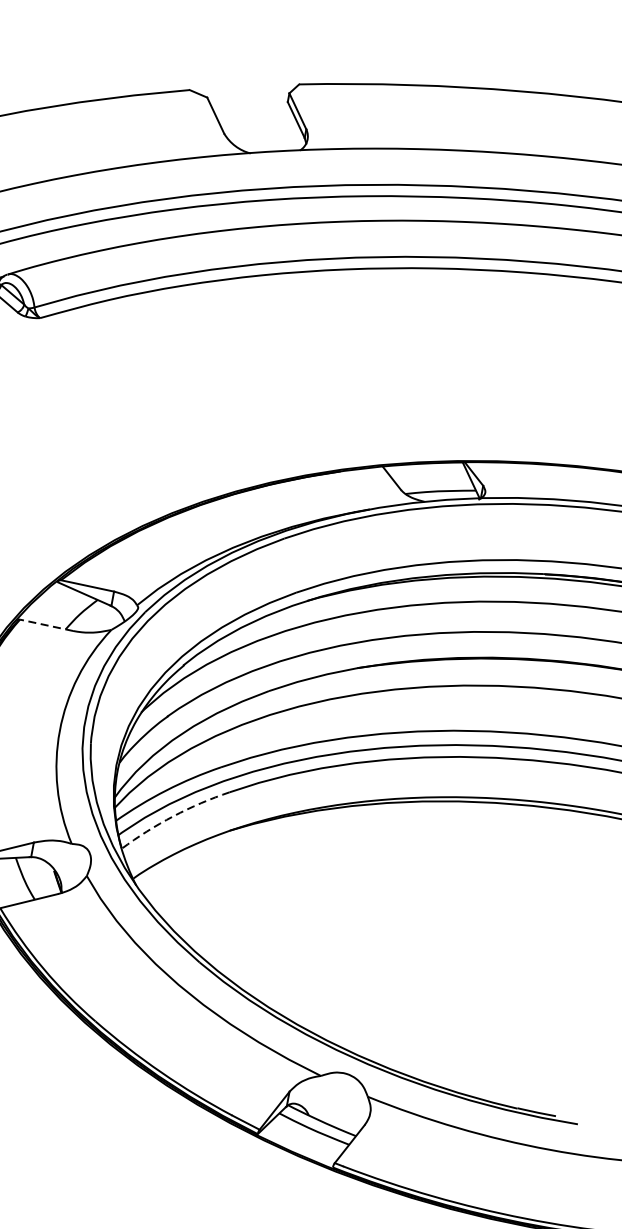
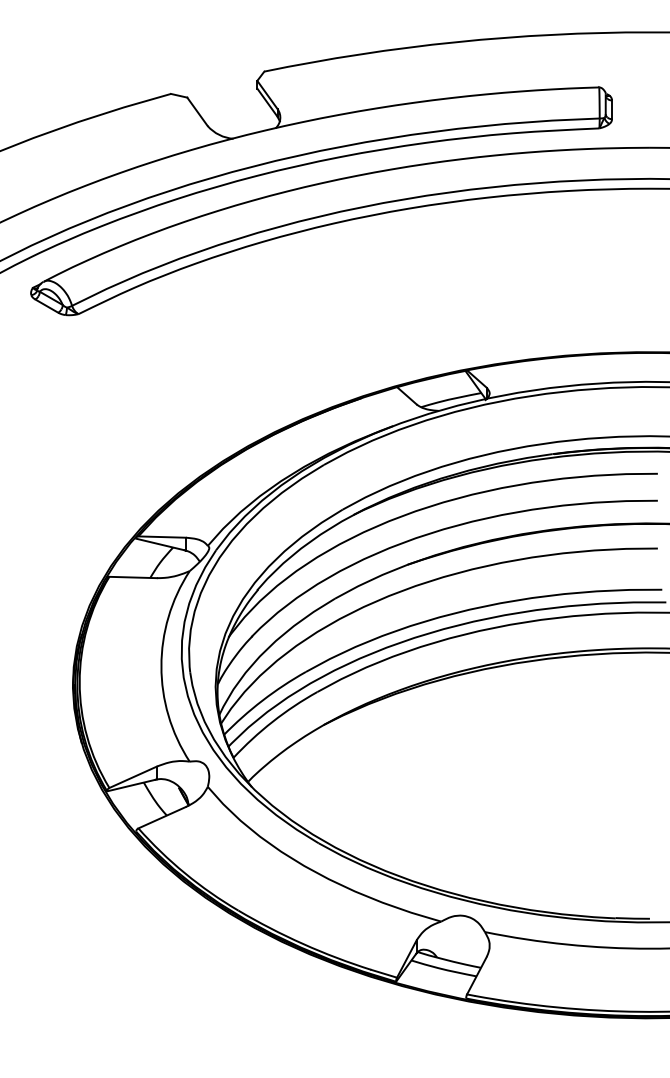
line: (46, 625) -> (133, 577), dashed -> solid
arc: (173, 816) -> (272, 721), dashed -> solid

